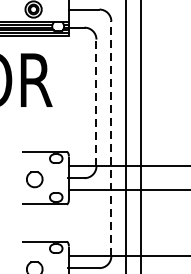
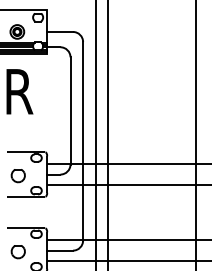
line: (96, 102) -> (70, 110), dashed -> solid
line: (111, 137) -> (83, 140), dashed -> solid

